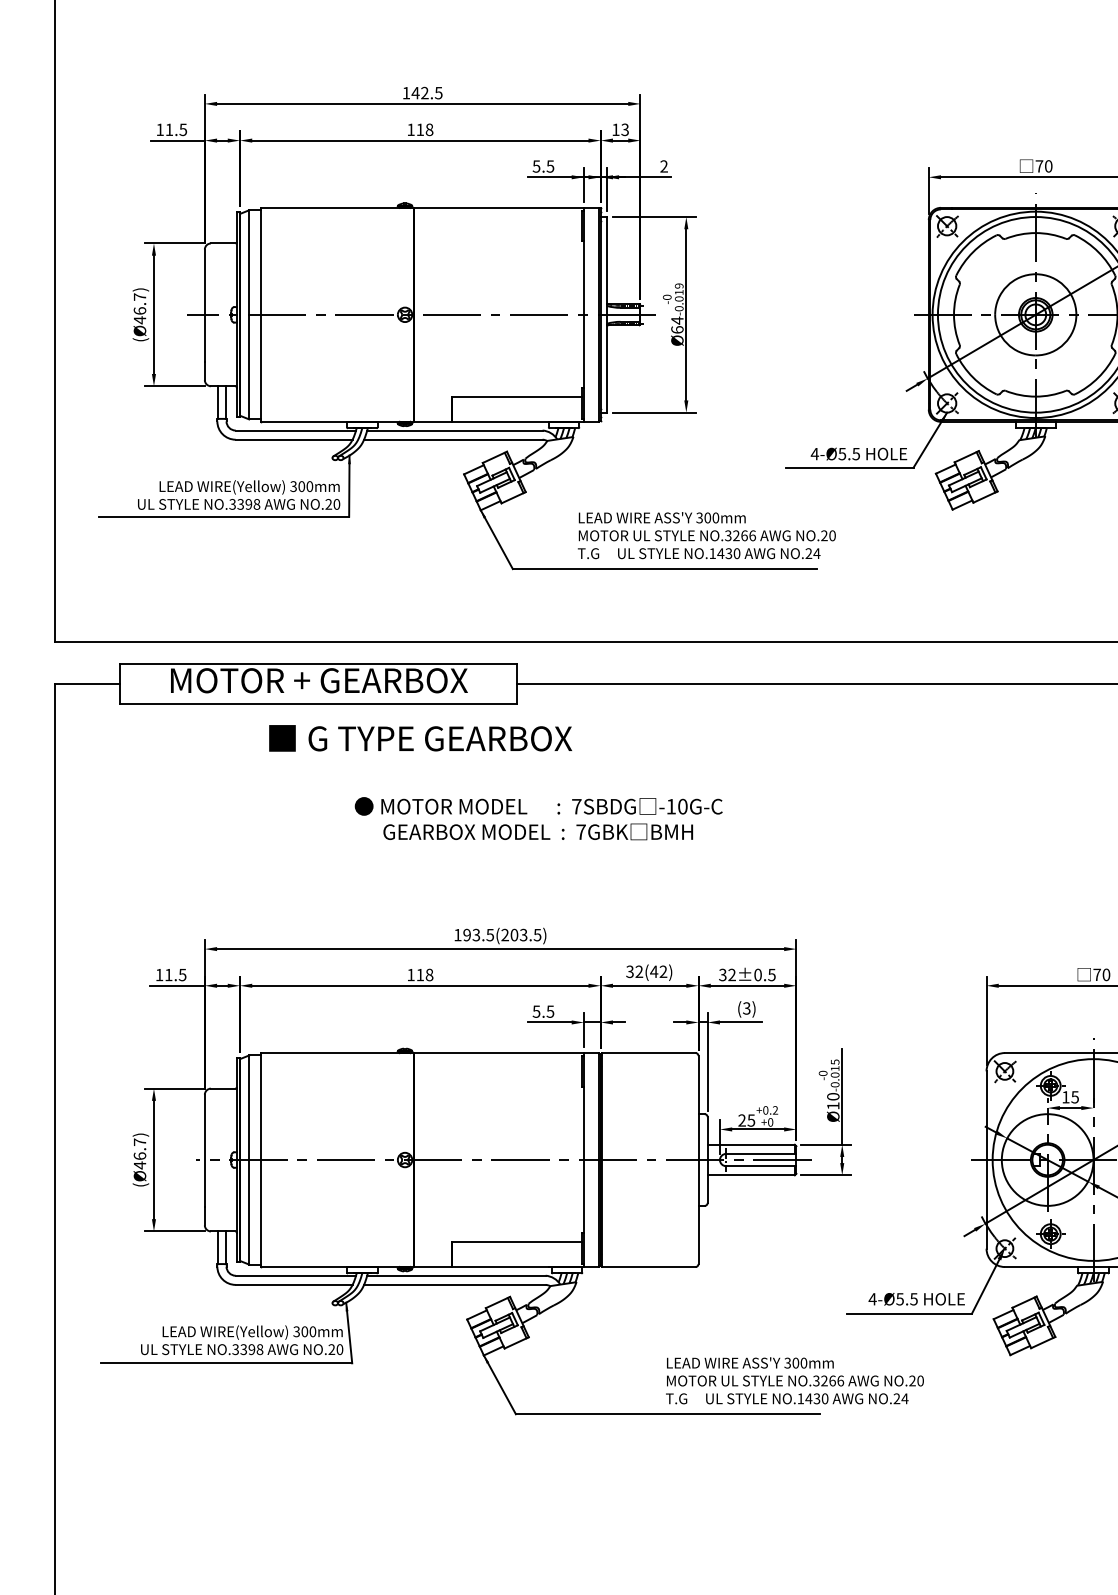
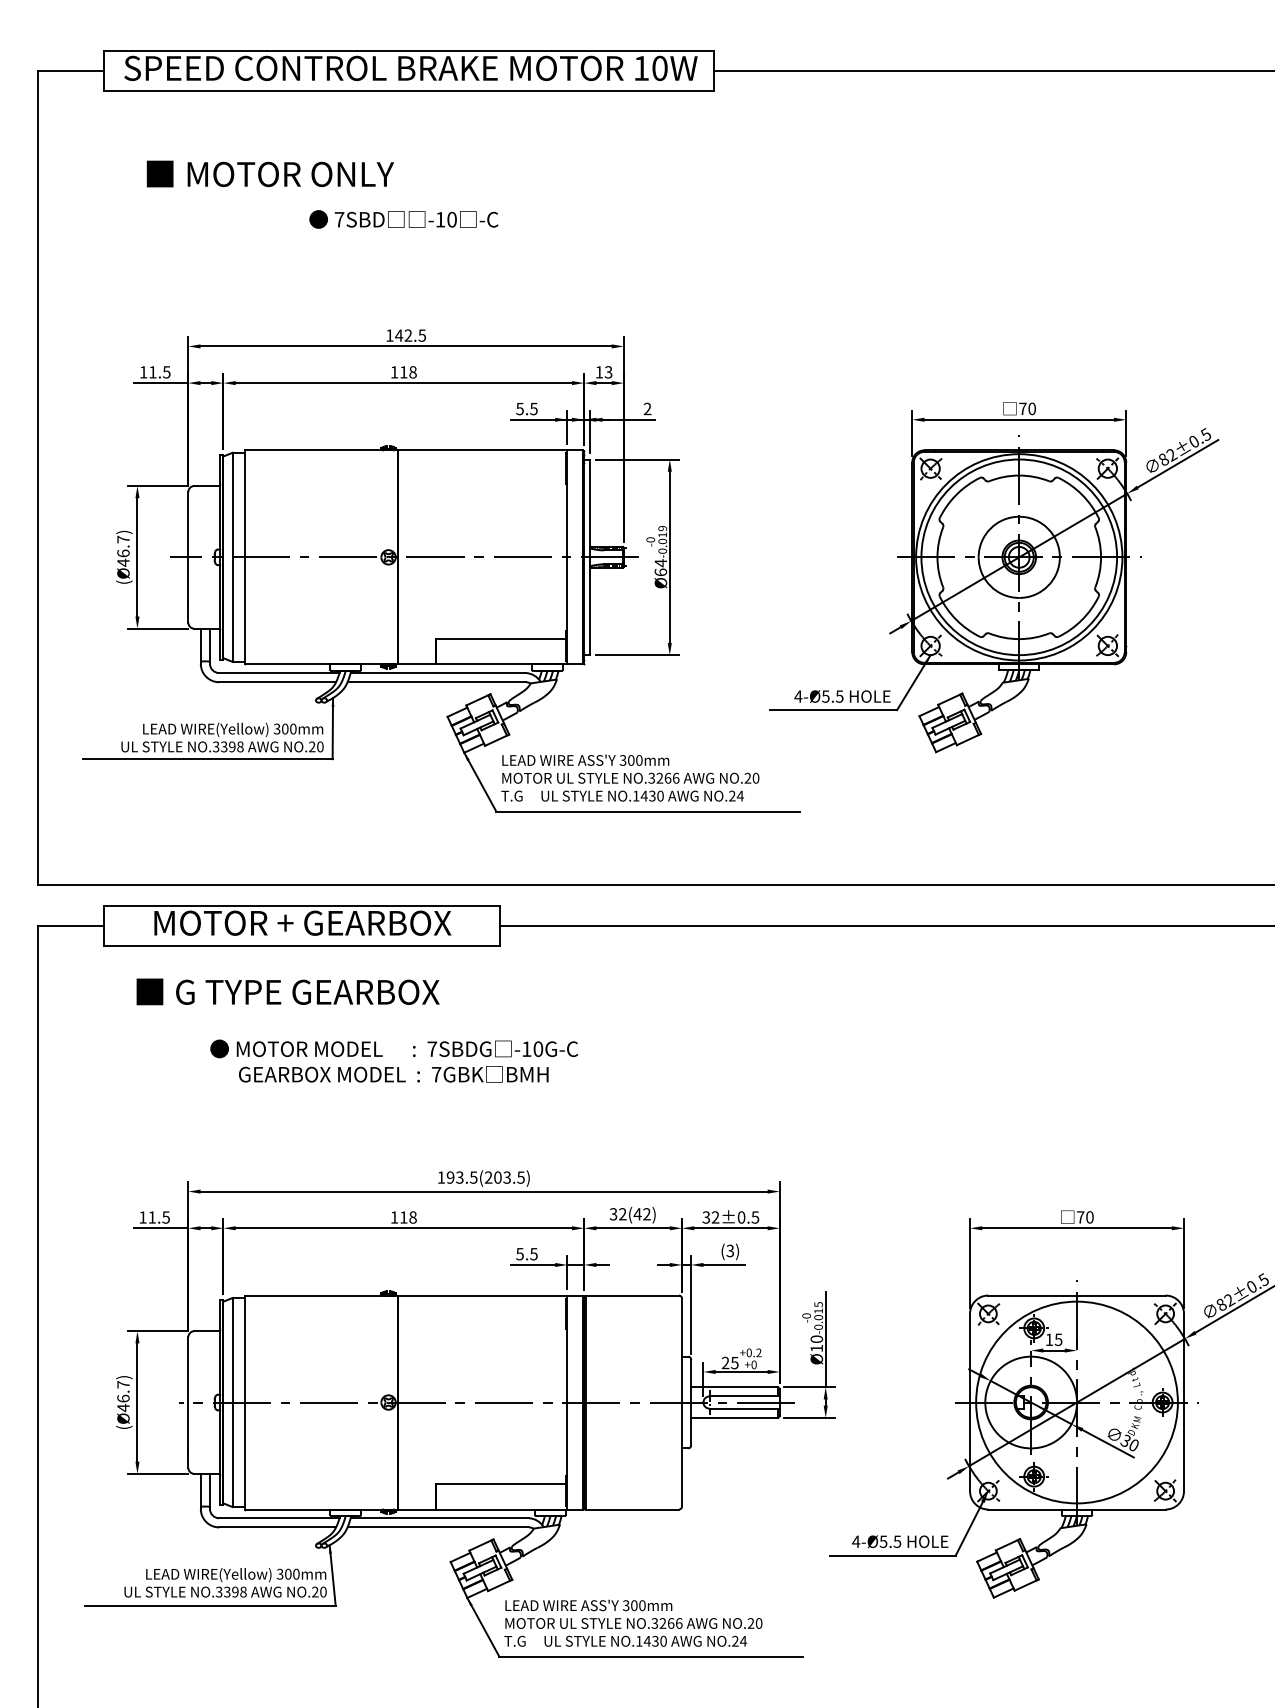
text: (707, 535) -> (630, 777), moved
text: (420, 738) -> (287, 991), moved
text: (538, 818) -> (393, 1060), moved
text: (795, 1380) -> (633, 1622), moved

